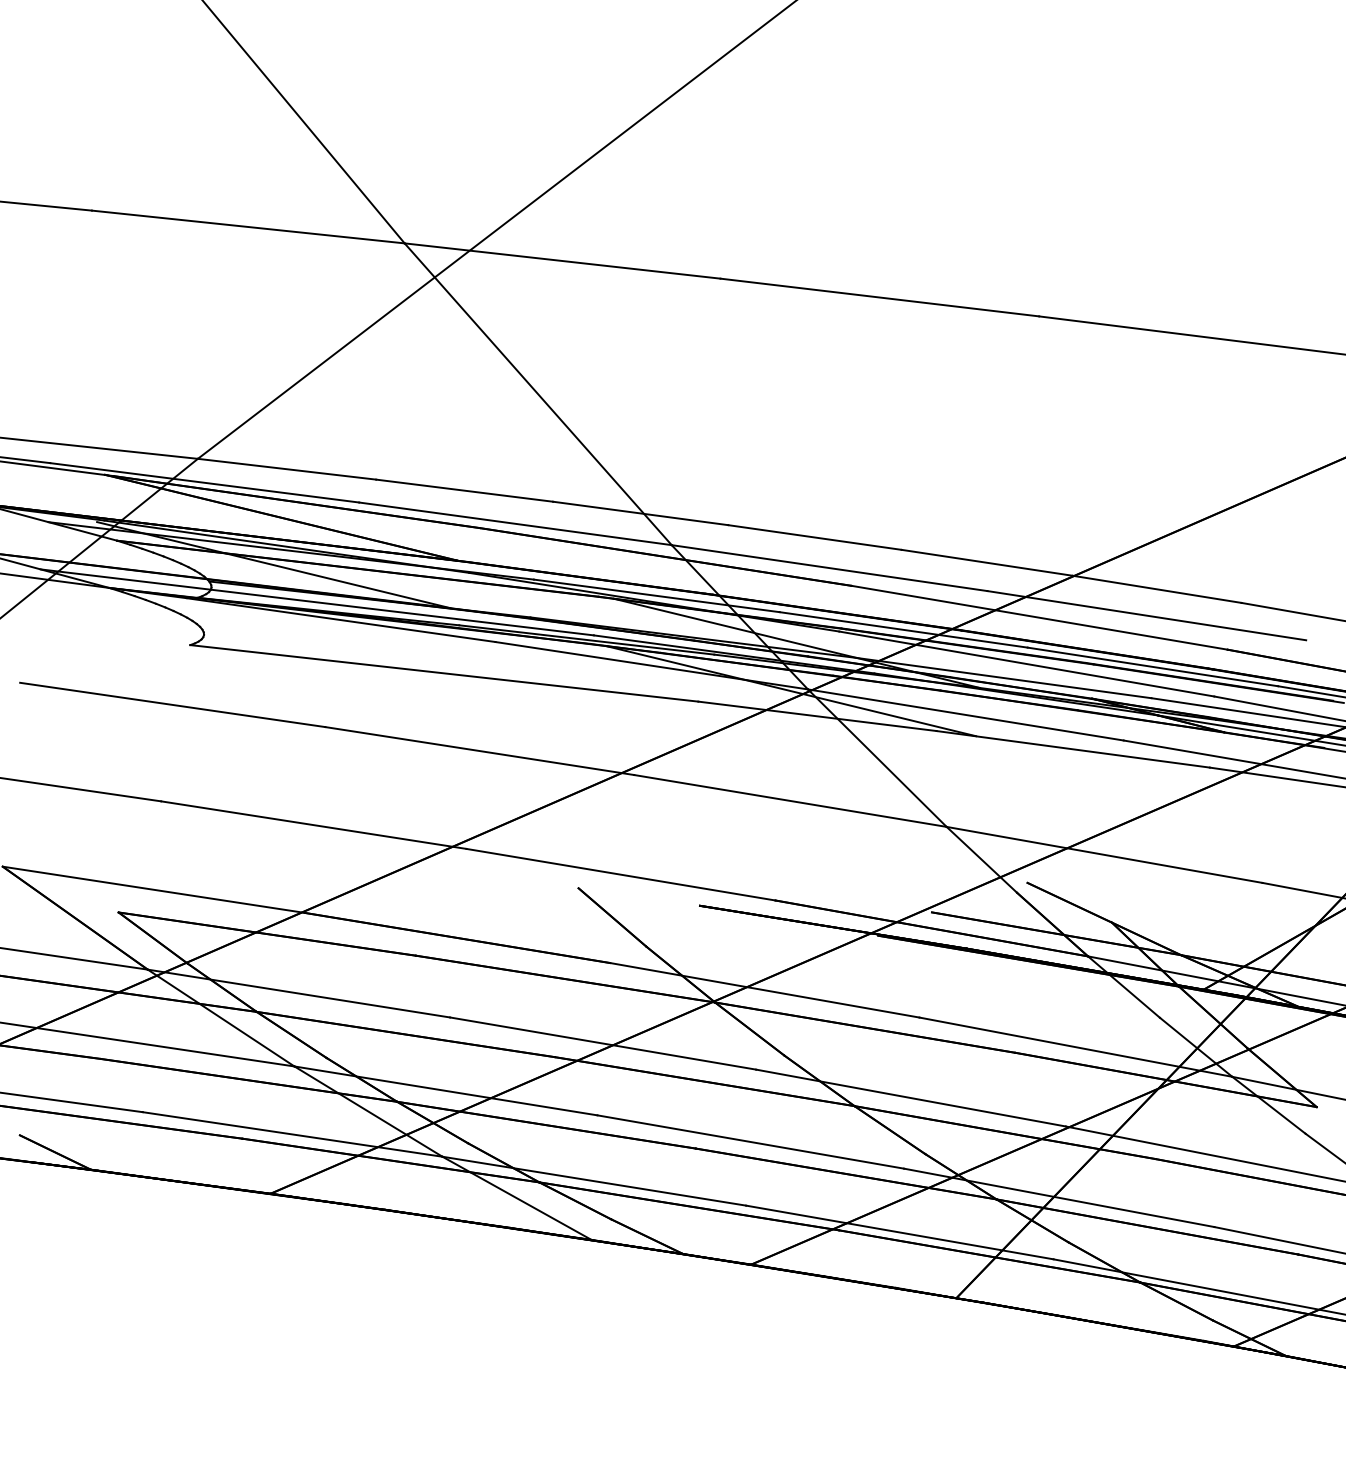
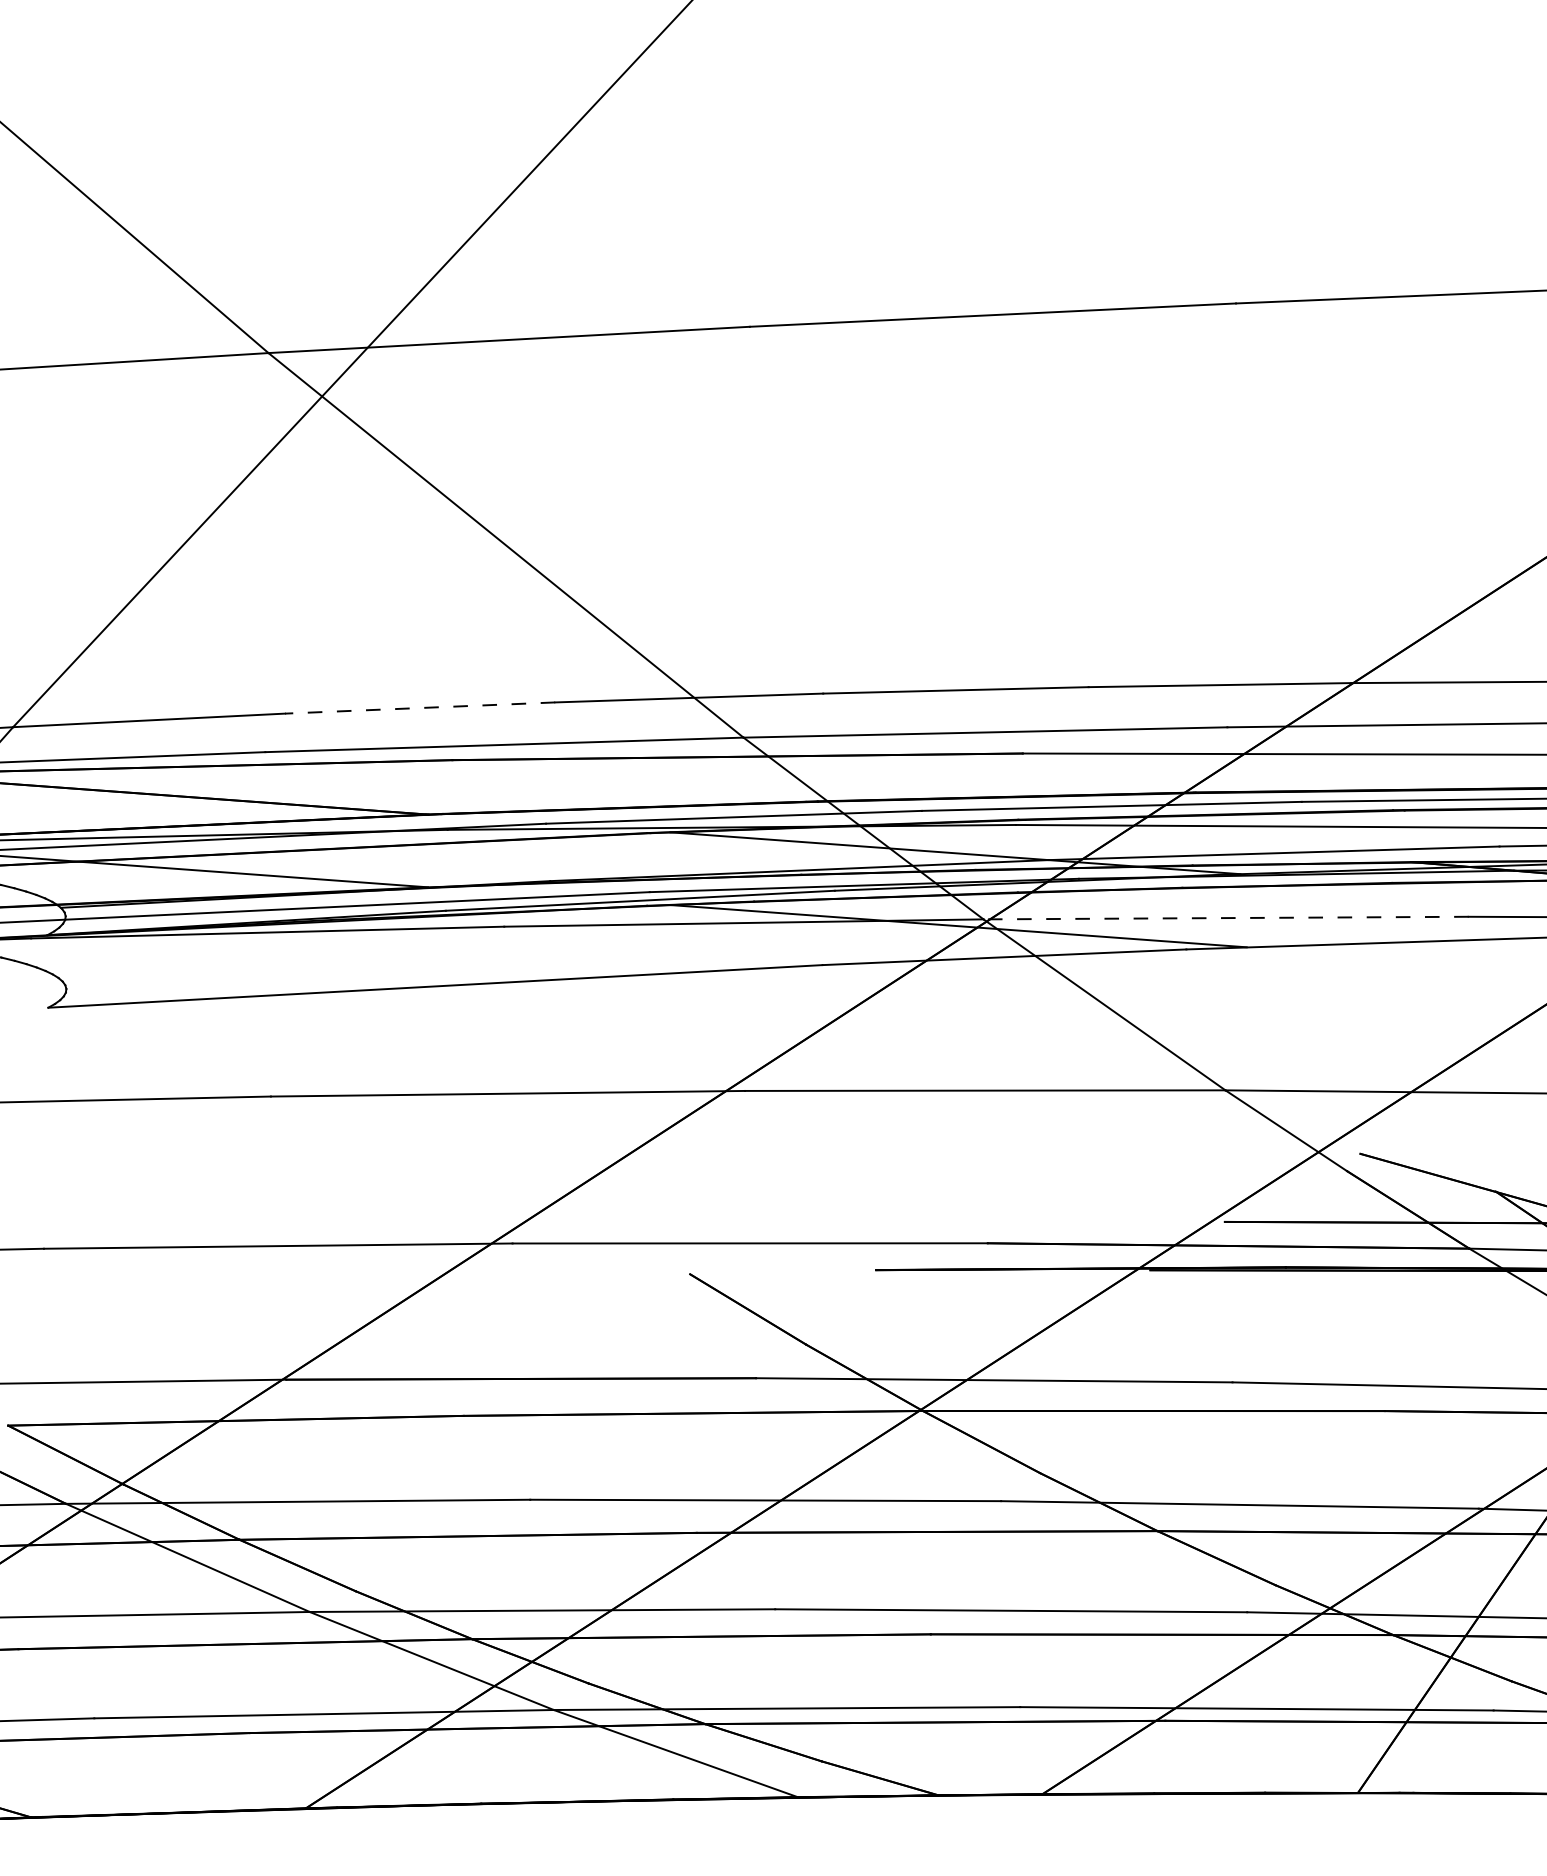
line: (464, 490) -> (419, 707), solid -> dashed
line: (965, 714) -> (1225, 917), solid -> dashed

